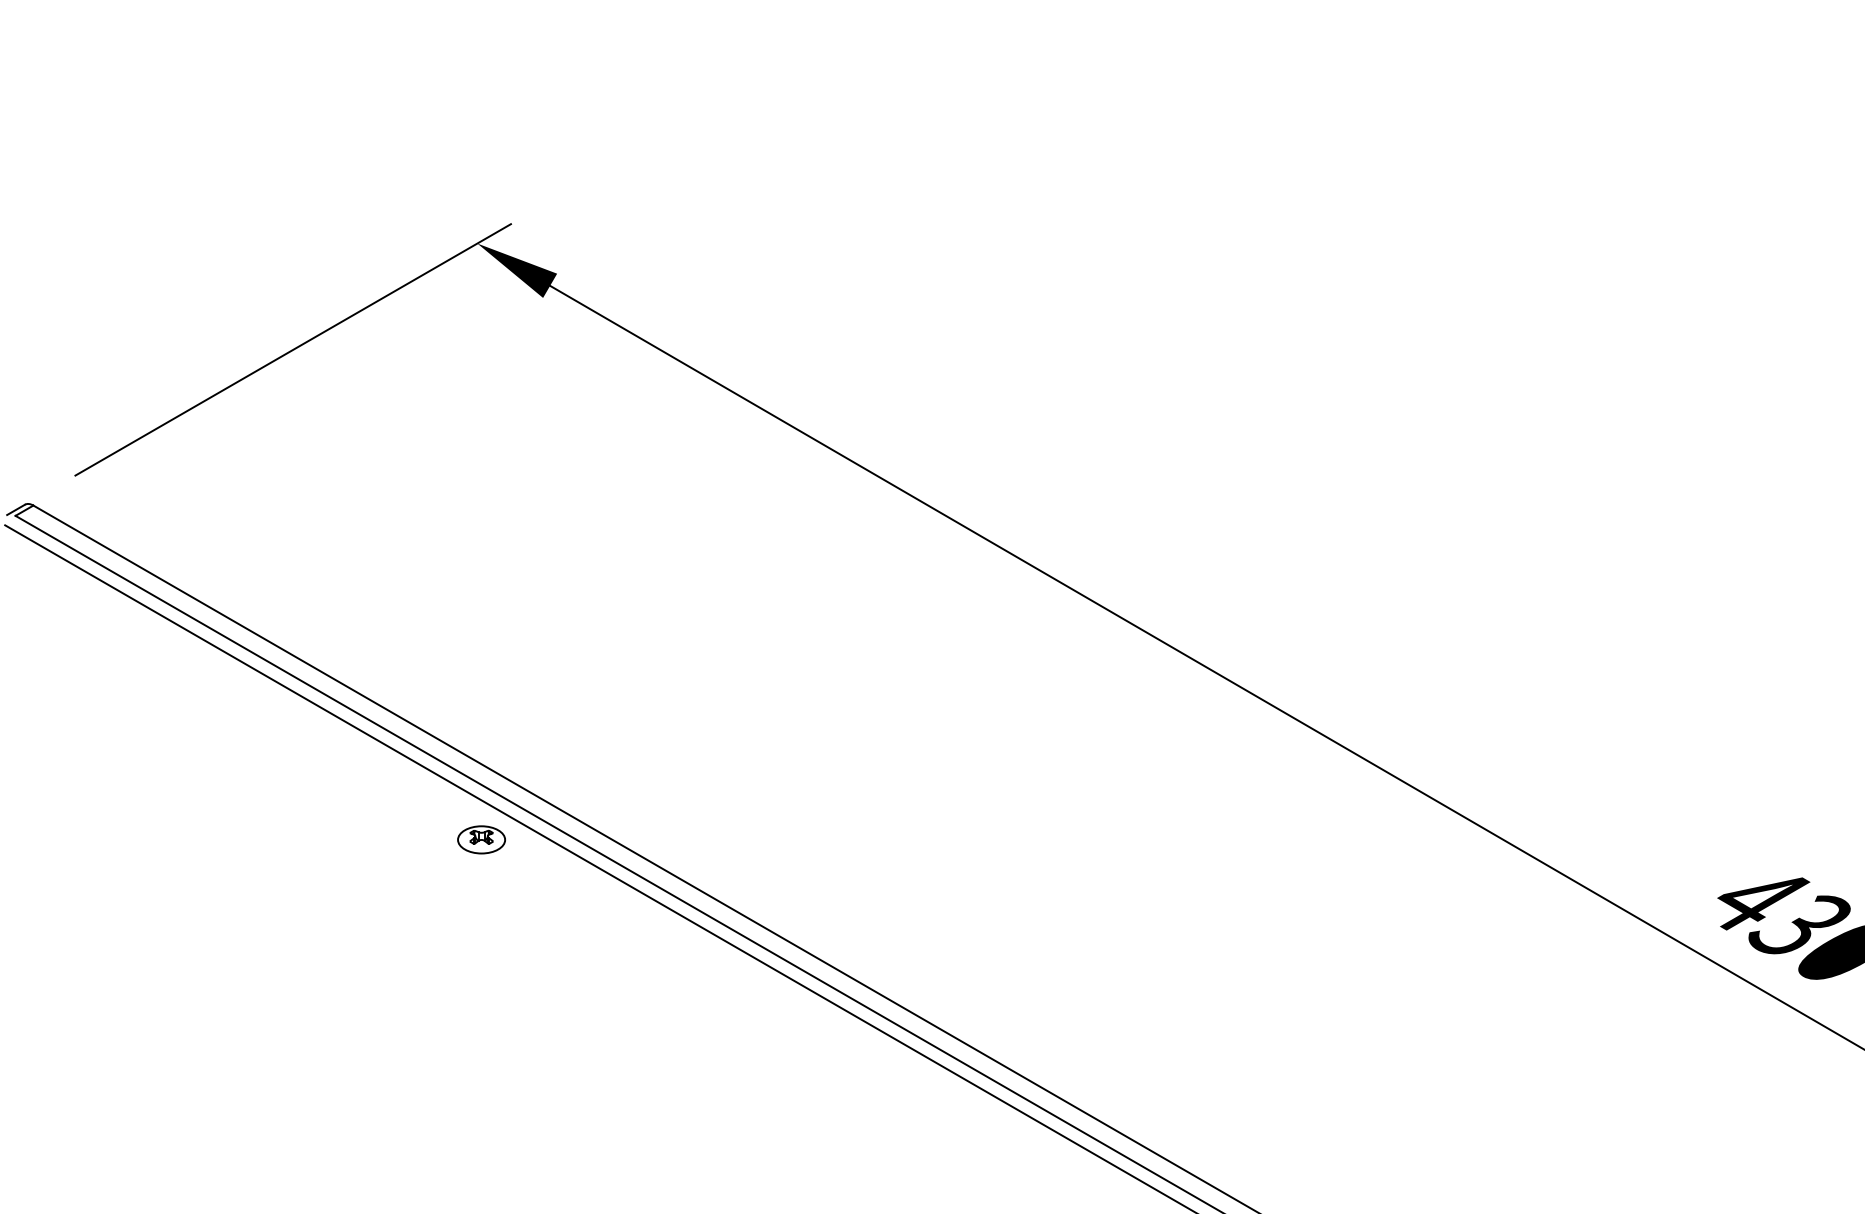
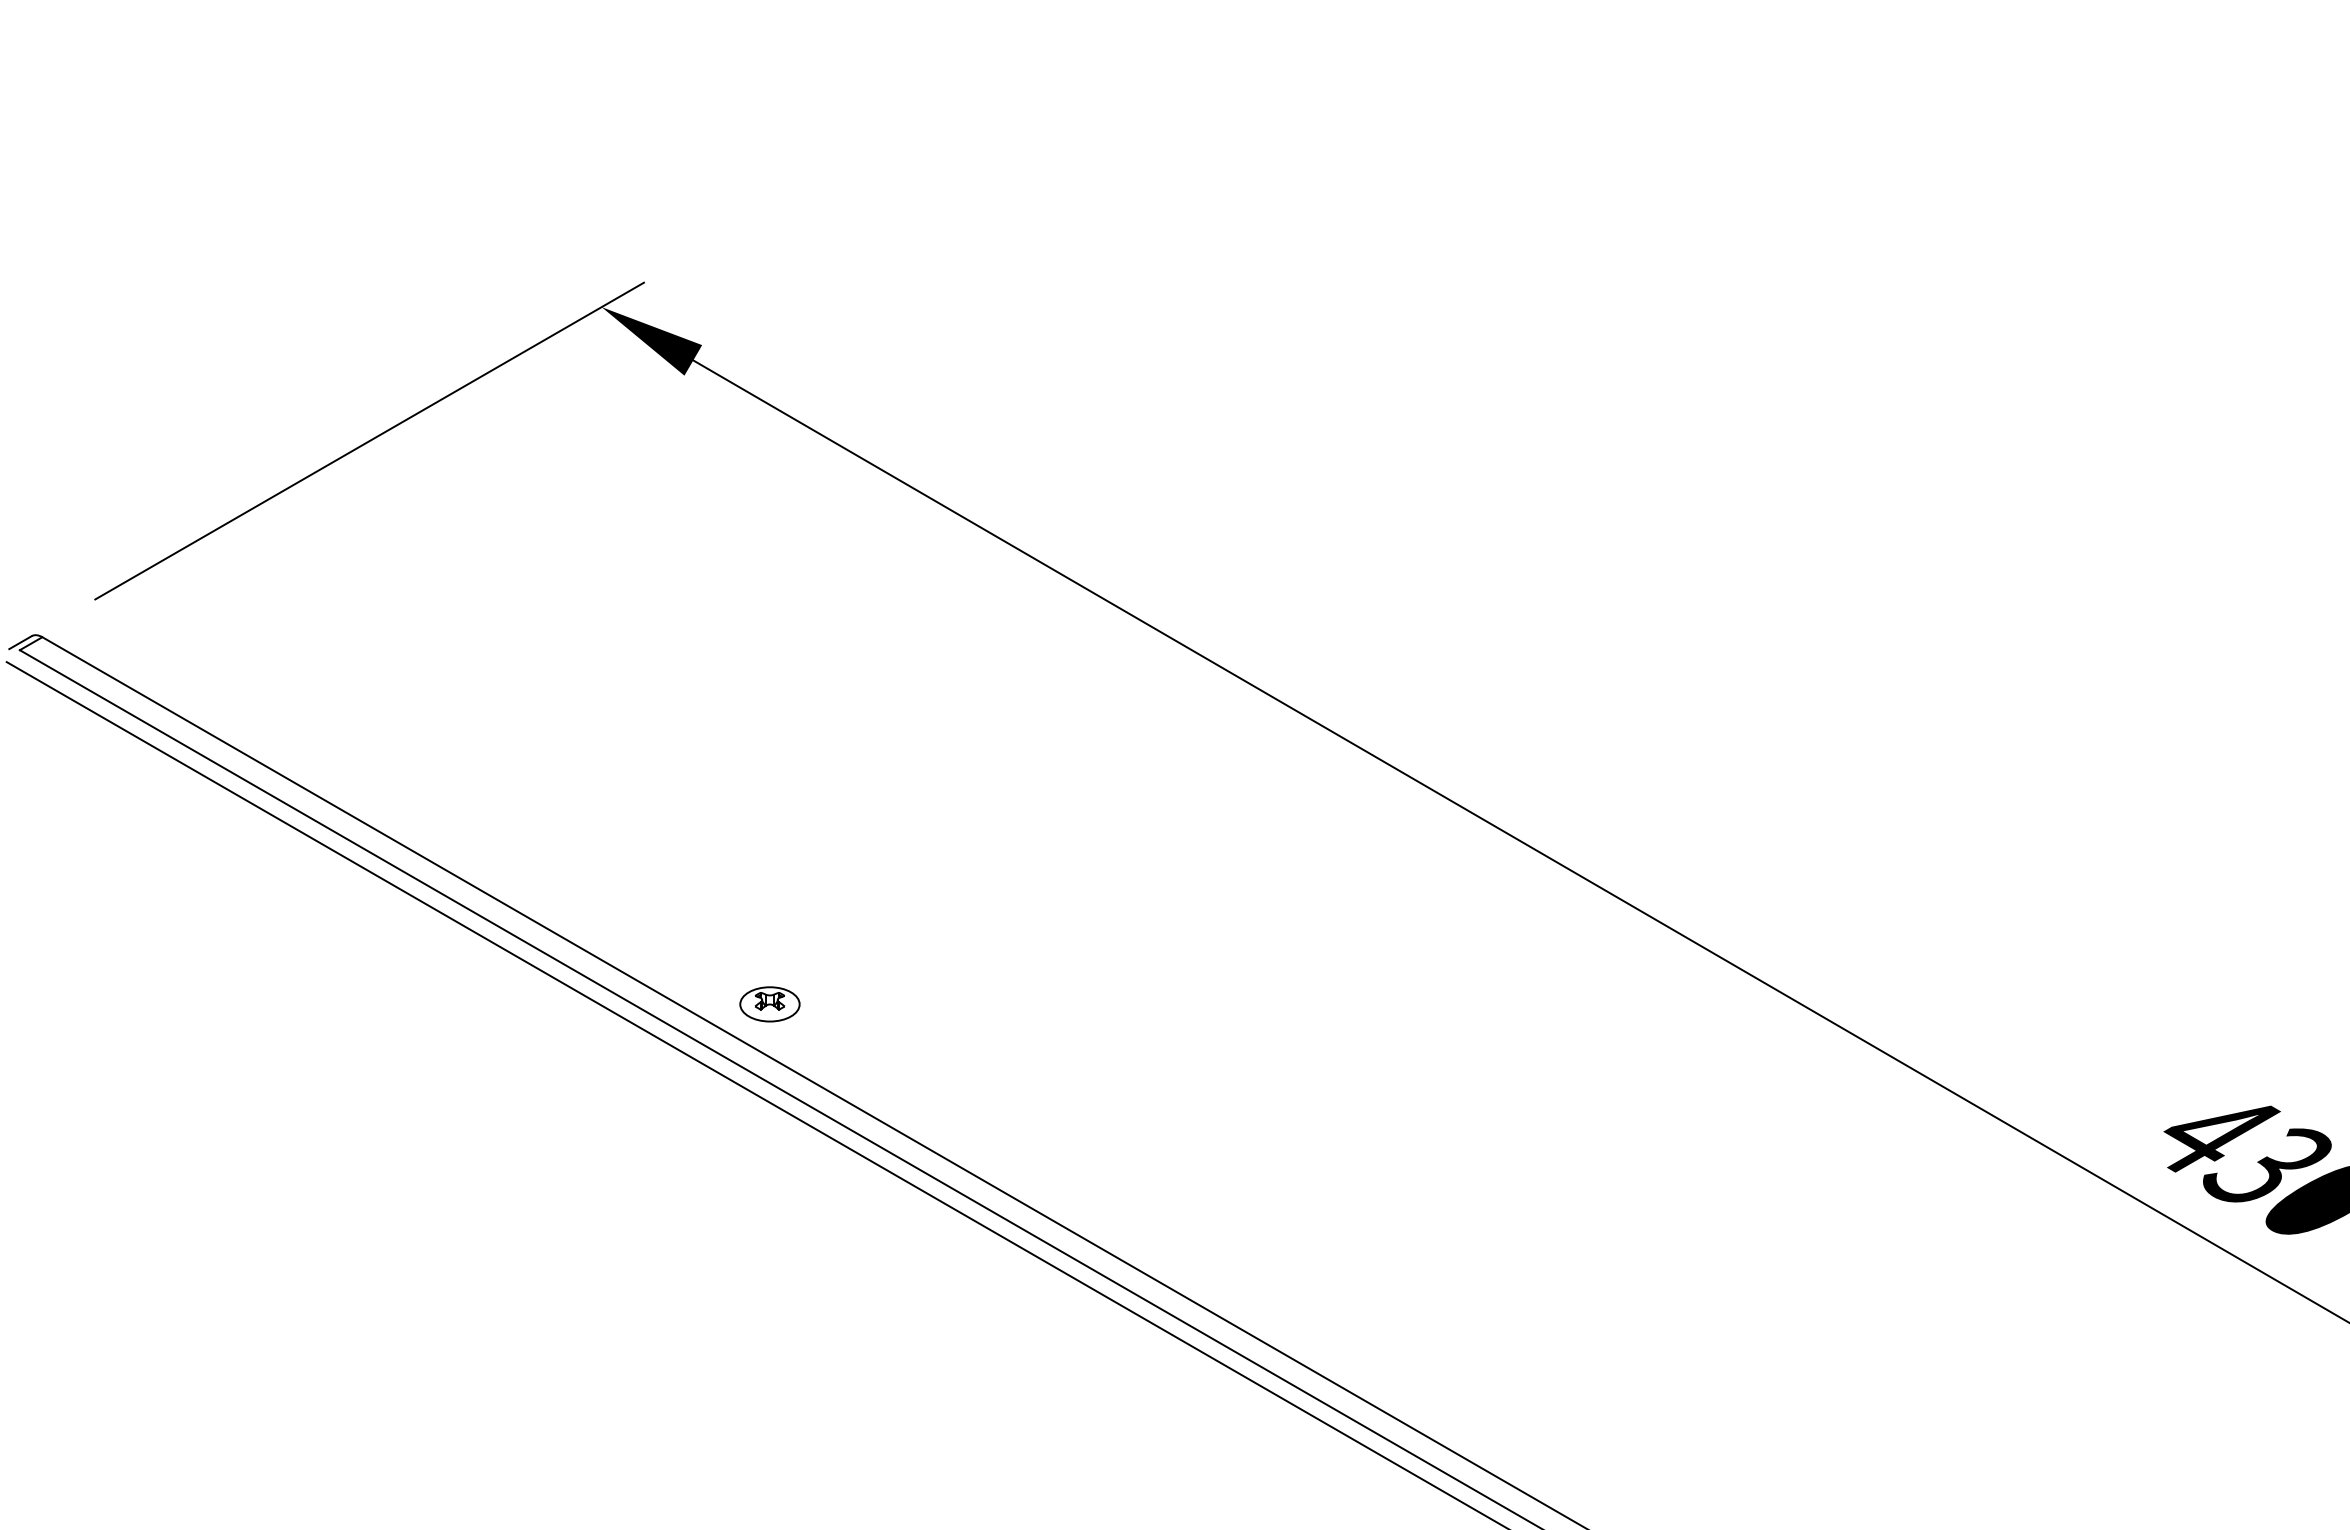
part: (481, 839) -> (769, 1004), moved

